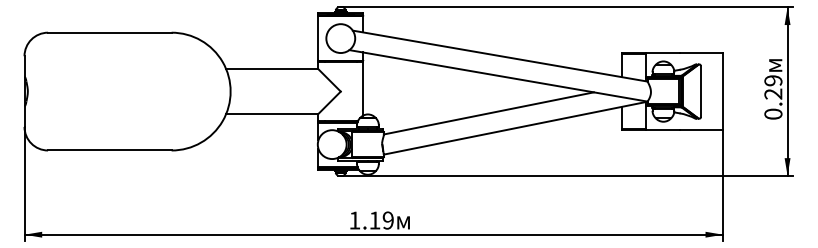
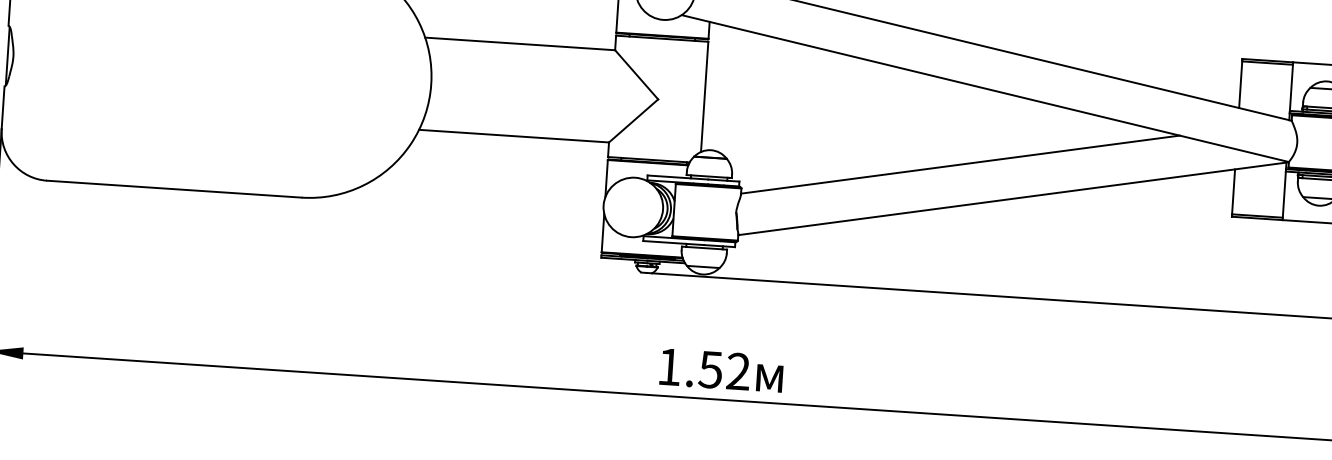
text: (381, 220) -> (724, 370), 1.19 -> 1.52

